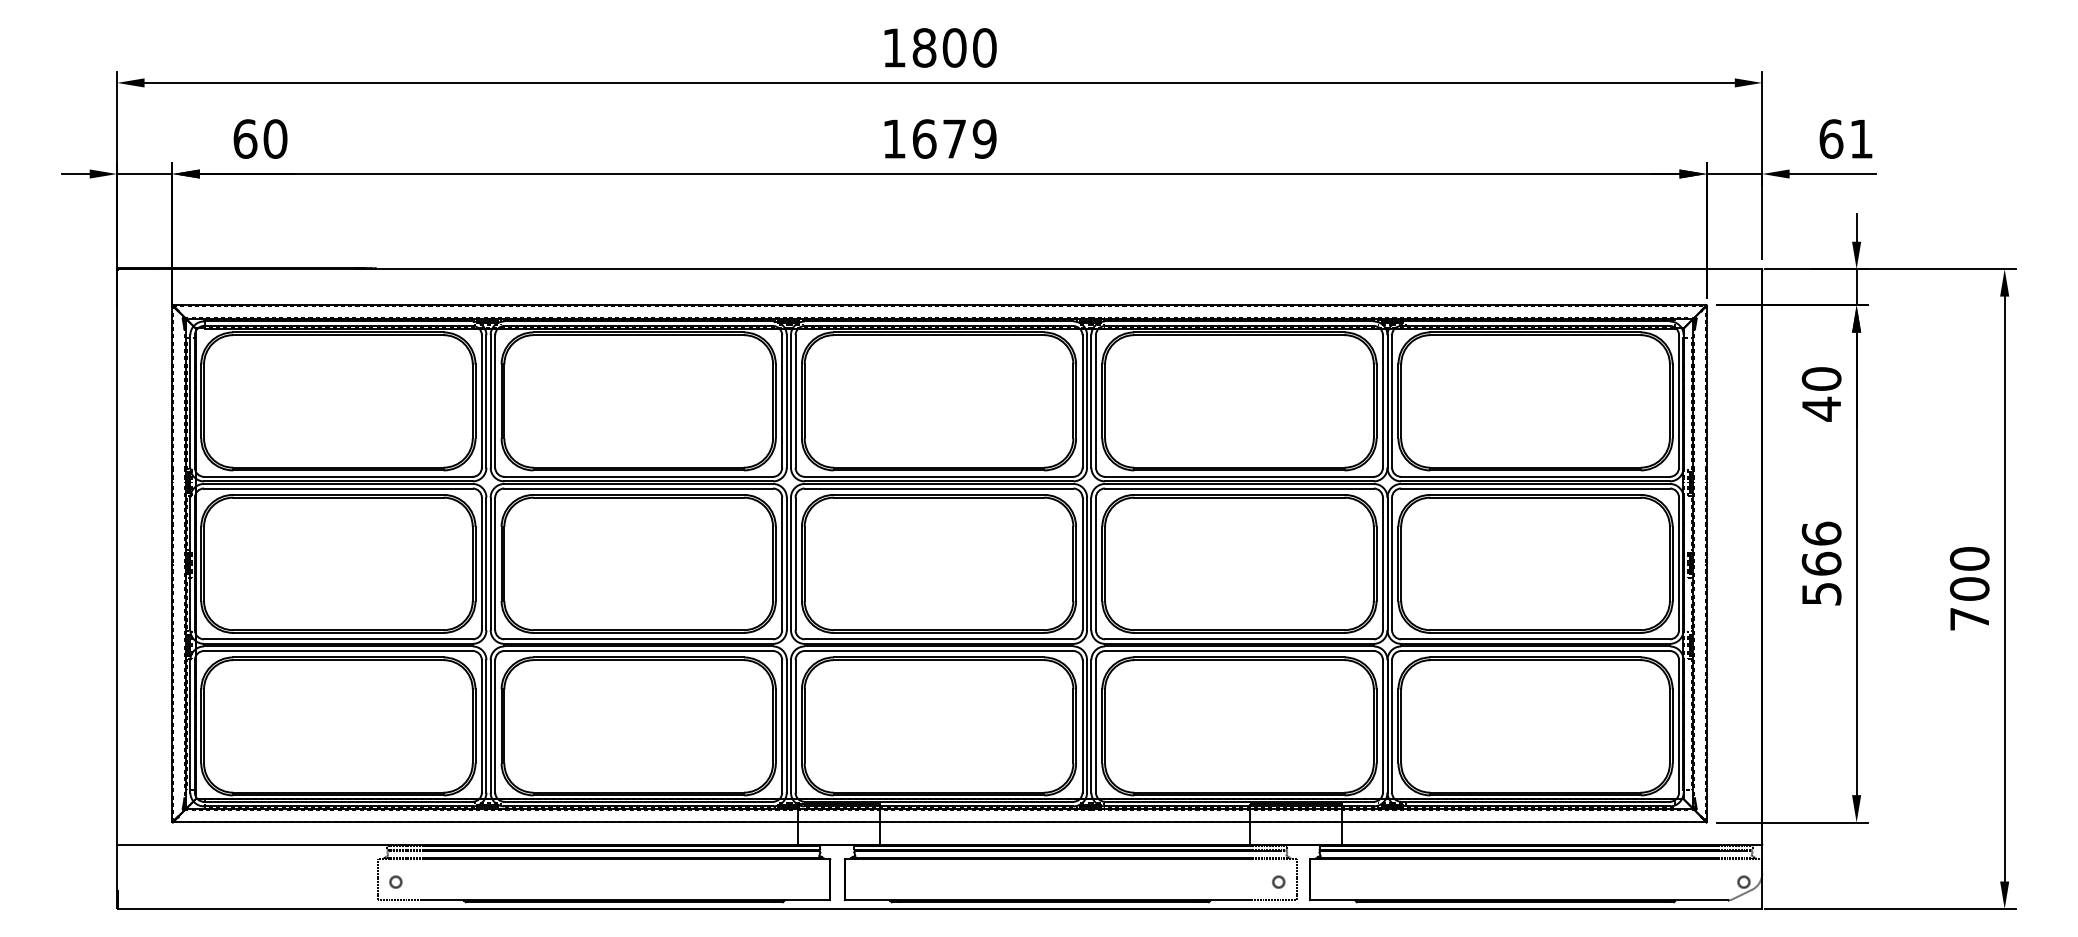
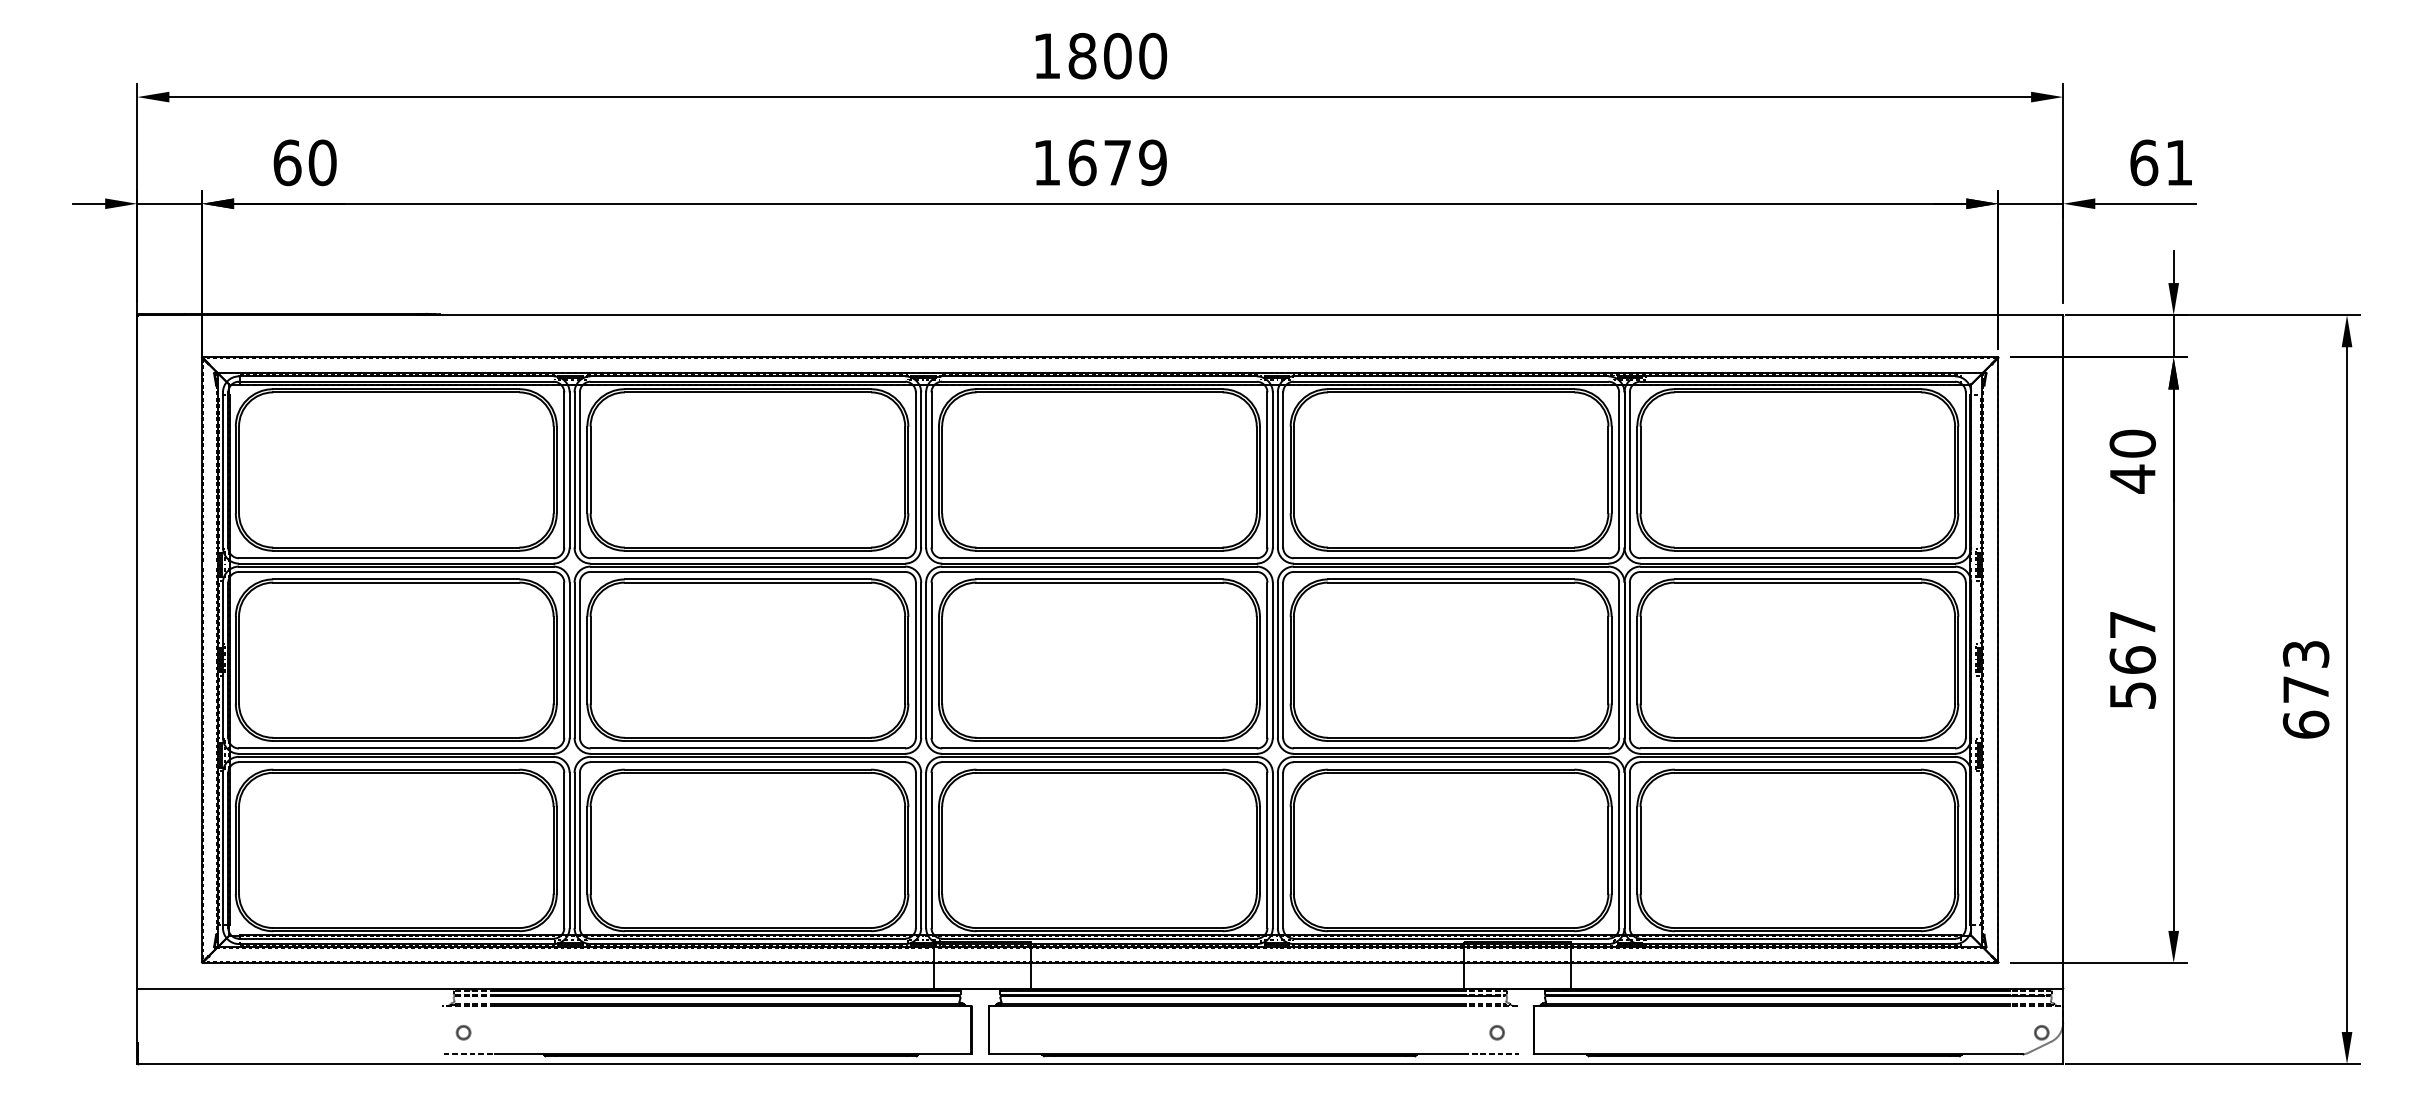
text: (1821, 533) -> (2132, 624), 566 -> 567
text: (1969, 588) -> (2305, 688), 700 -> 673
line: (377, 879) -> (442, 1029), removed
line: (1297, 879) -> (1519, 1029), removed

